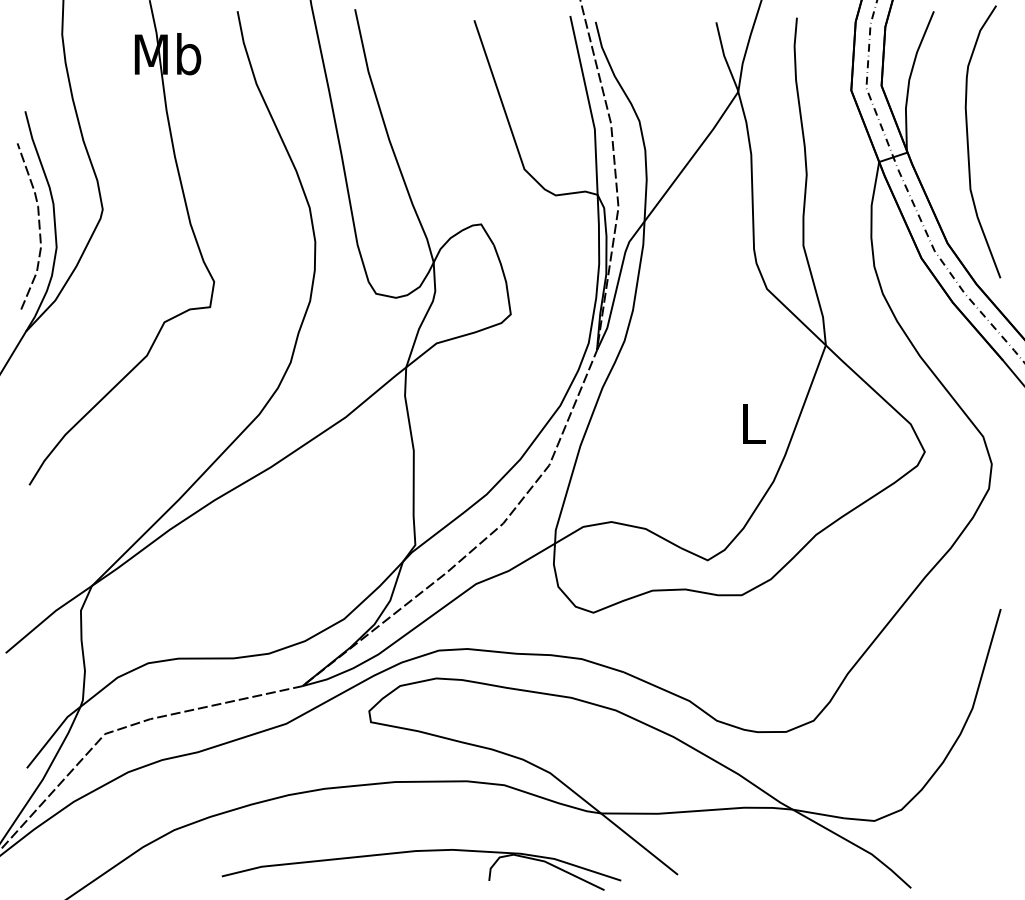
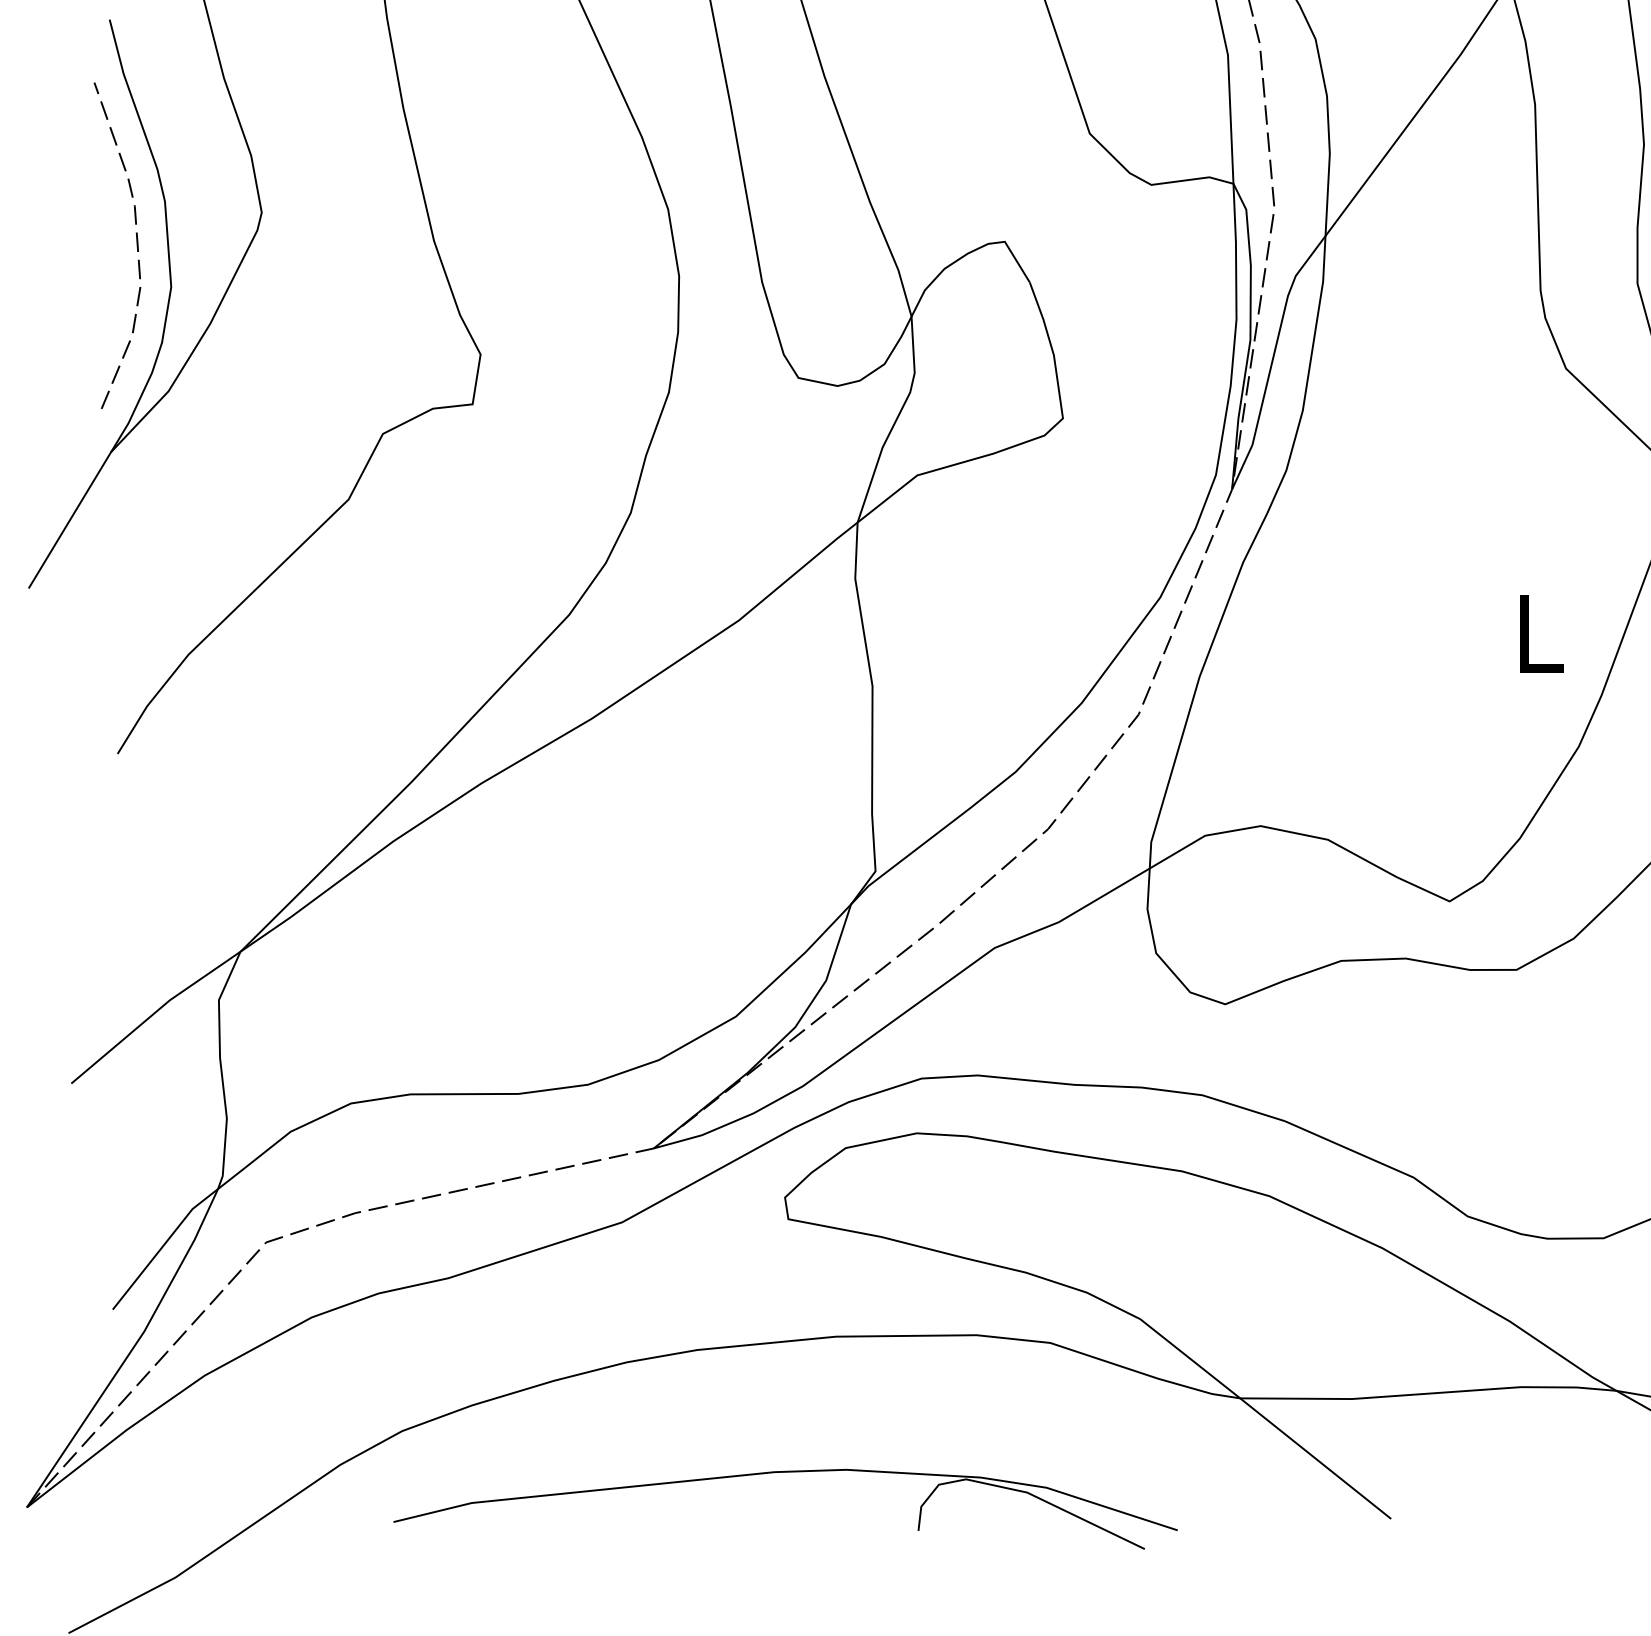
part: (421, 851) -> (785, 1473), moved

